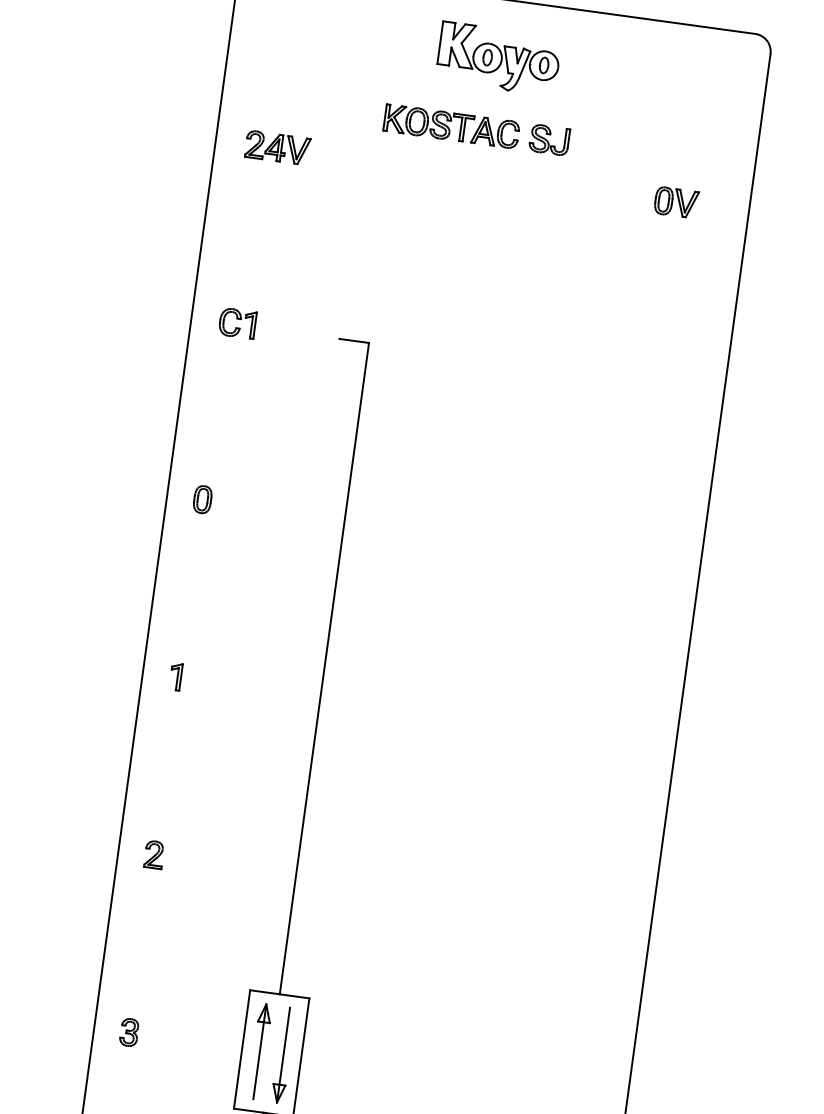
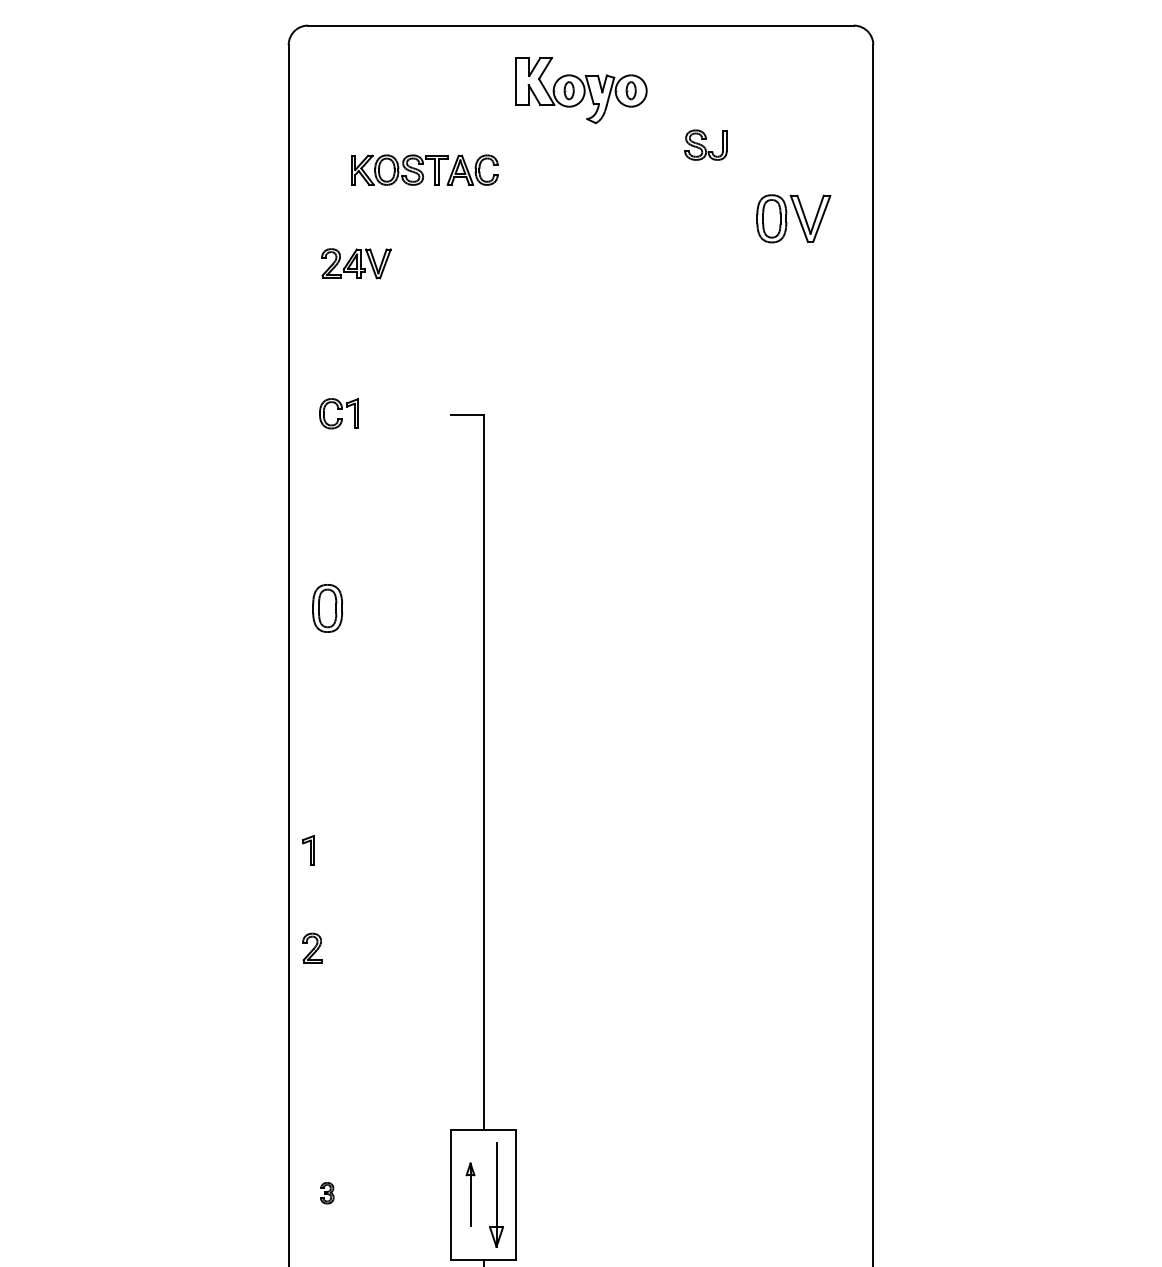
part: (451, 125) -> (424, 169), moved
part: (549, 139) -> (705, 144), moved
part: (277, 147) -> (356, 263), moved
part: (676, 202) -> (793, 218), size x1.6
part: (202, 499) -> (327, 608), size x1.6
part: (175, 676) -> (308, 850), moved
part: (154, 854) -> (312, 947), moved
part: (129, 1031) -> (327, 1192), size x0.7
part: (259, 1051) -> (470, 1194), size x0.6

